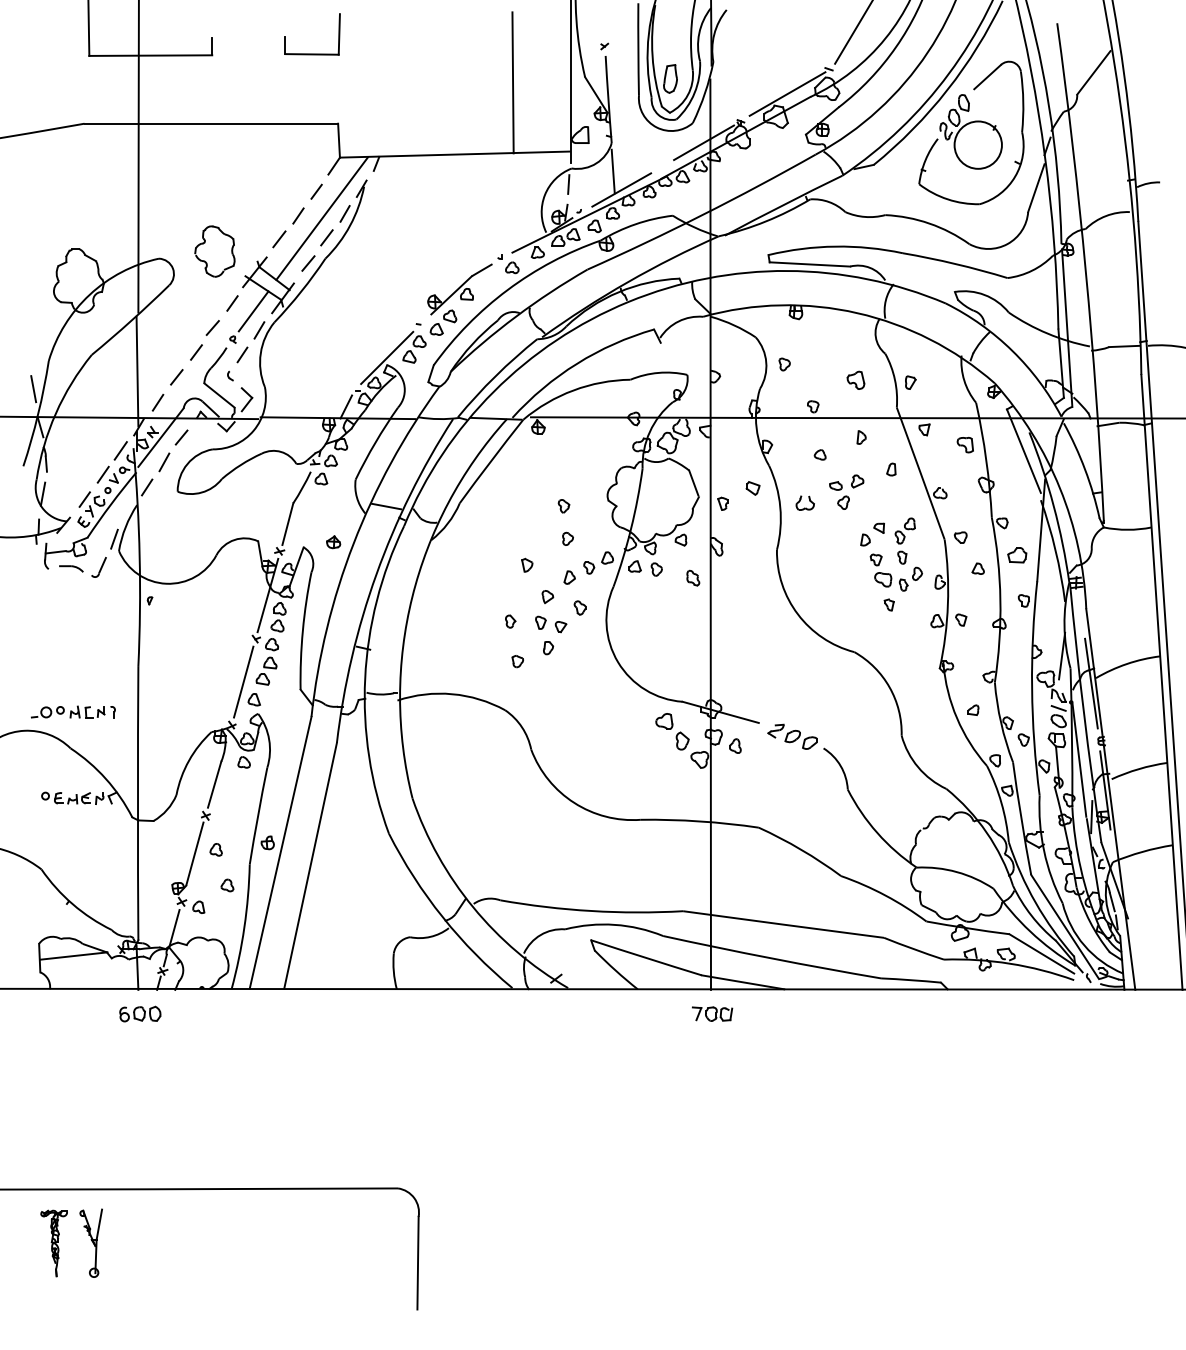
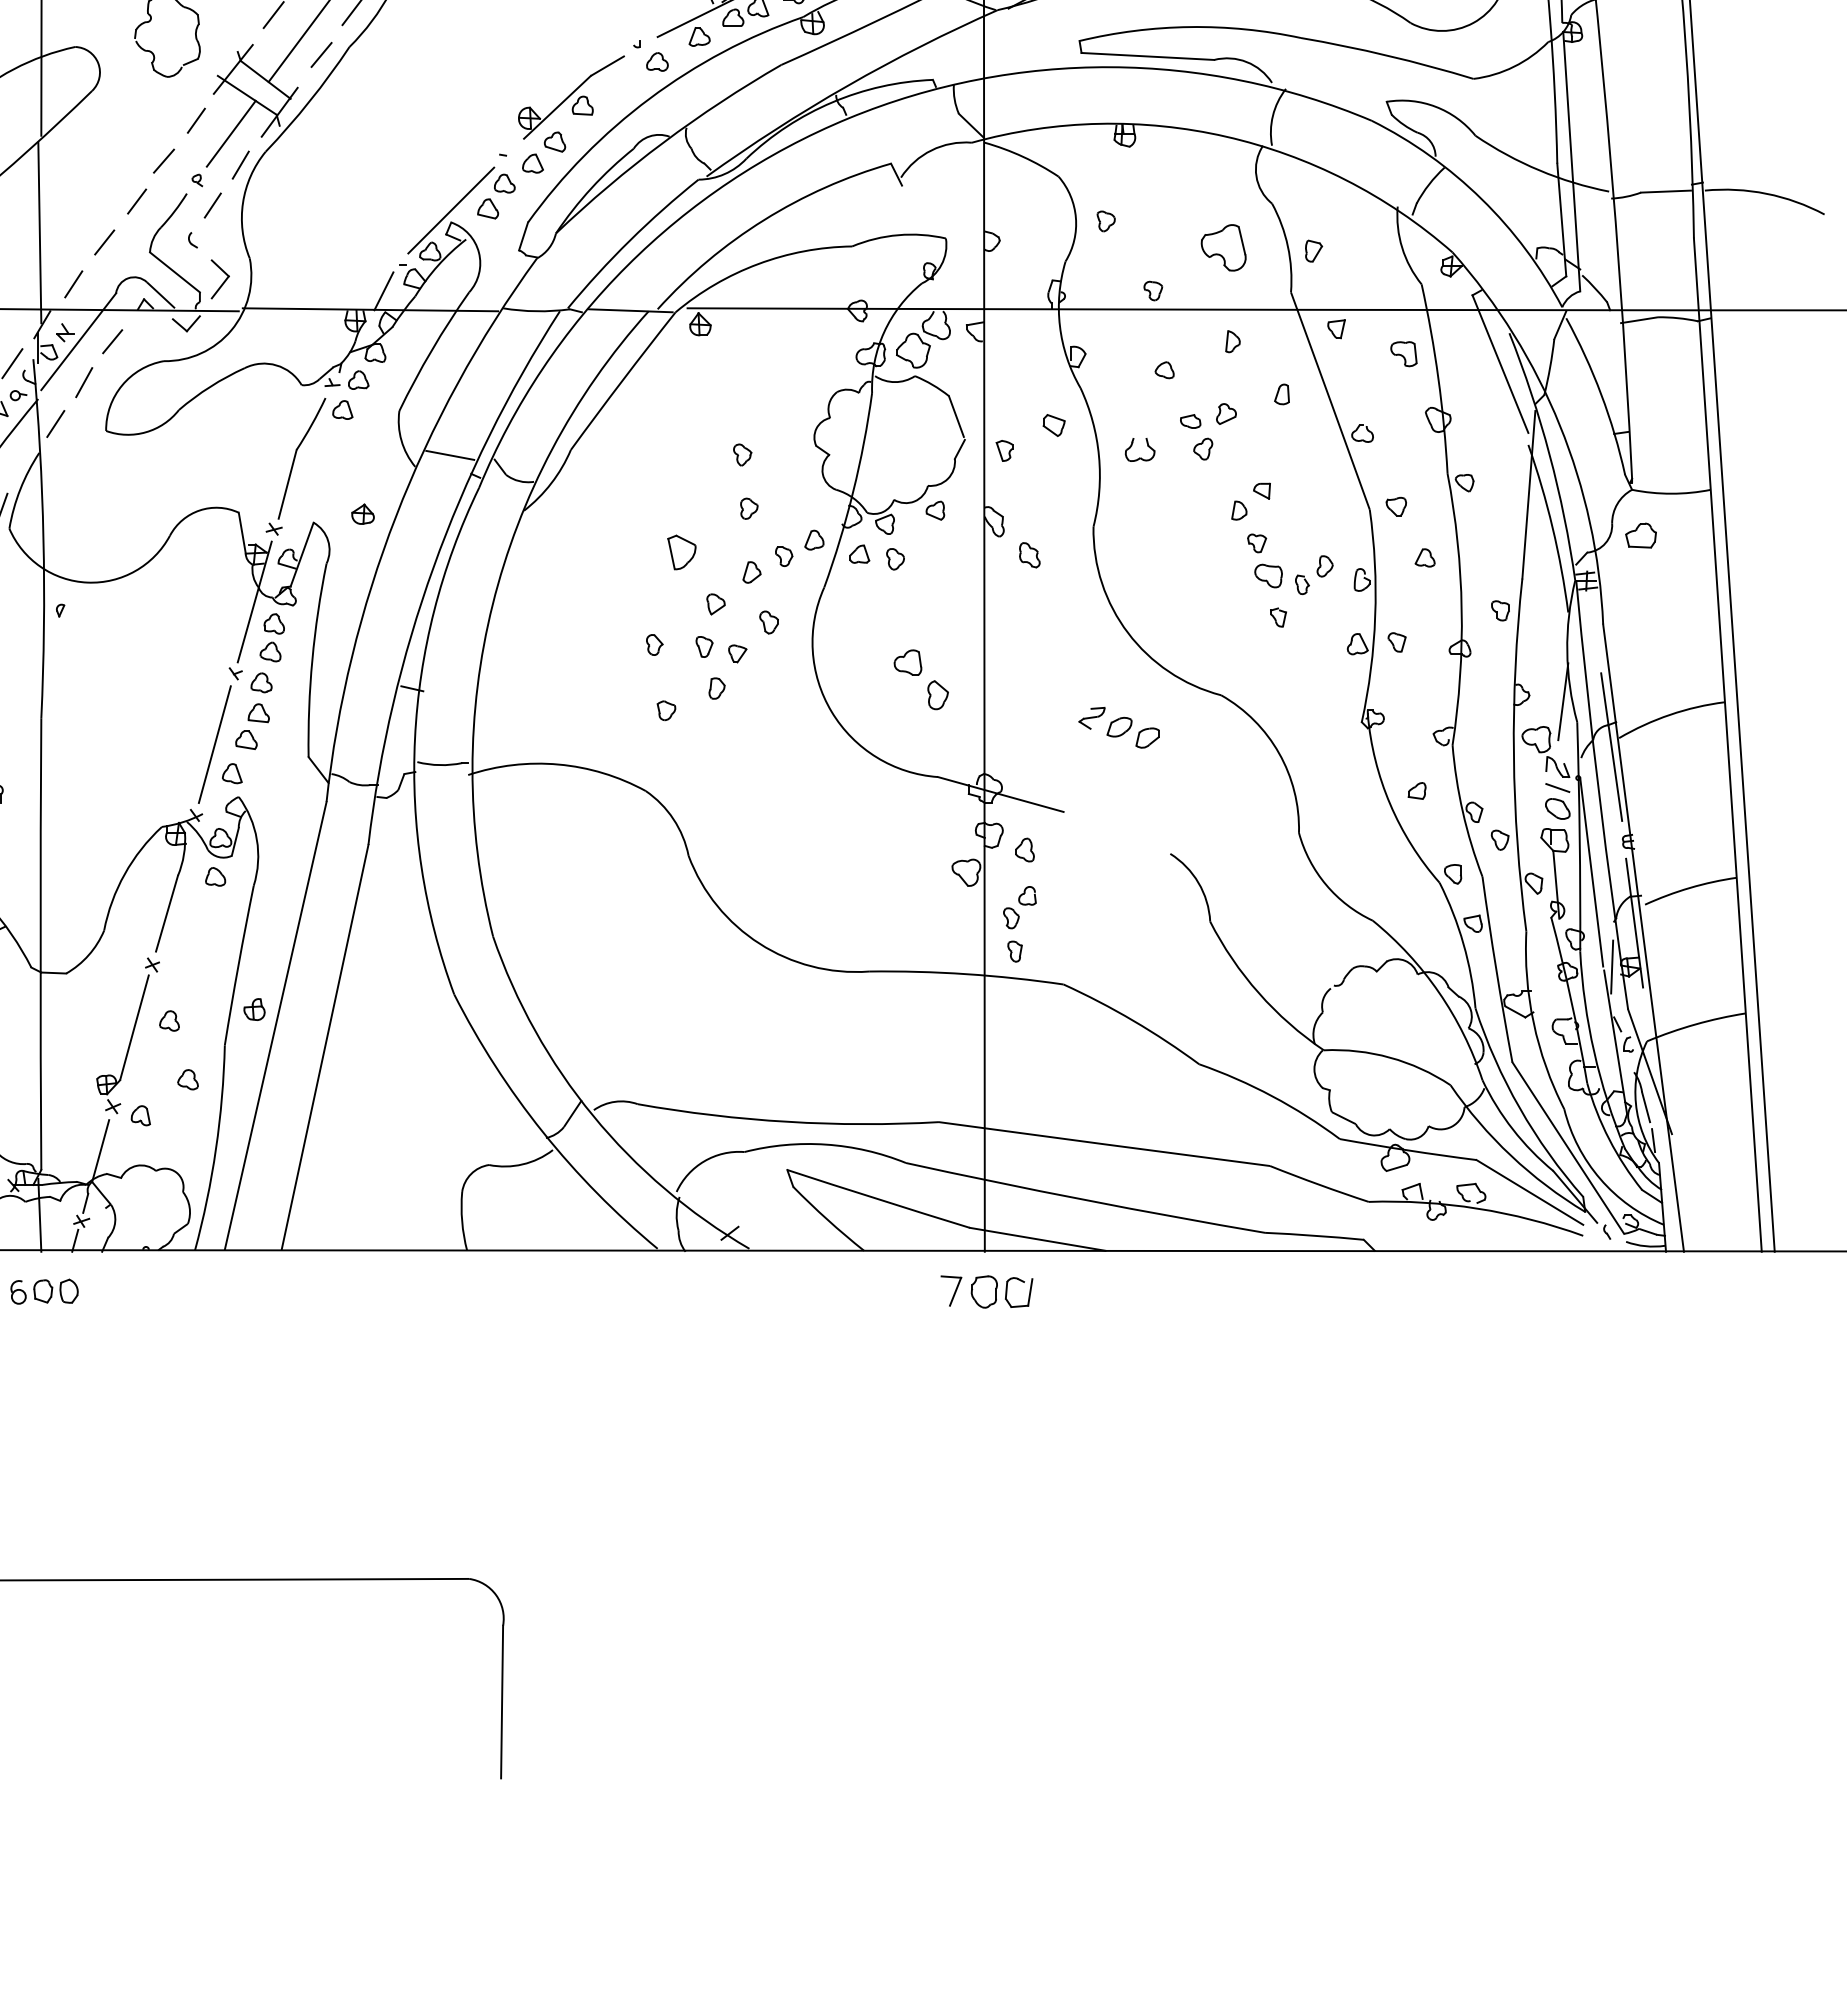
part: (855, 379) -> (1222, 246), size x1.6
part: (904, 540) -> (1018, 923), moved
part: (1017, 555) -> (1641, 536), moved
part: (527, 564) -> (682, 550), size x1.6
part: (693, 577) -> (1030, 554), moved
part: (672, 731) -> (921, 679), moved
part: (792, 736) -> (1119, 727), moved
part: (712, 1013) -> (987, 1290), size x1.4

